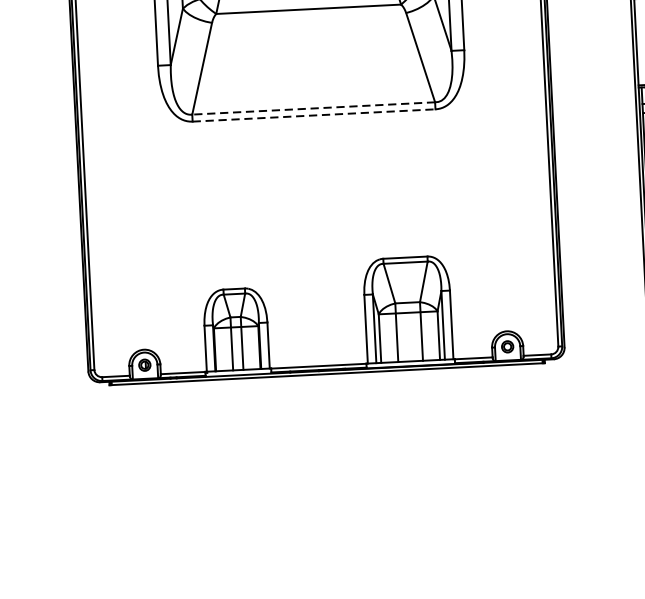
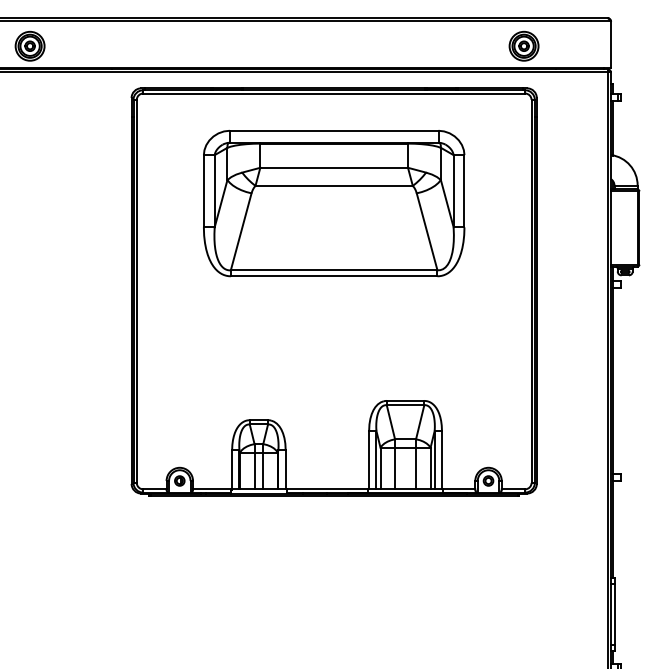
line: (312, 108) -> (333, 270), dashed -> solid
line: (314, 115) -> (334, 276), dashed -> solid

